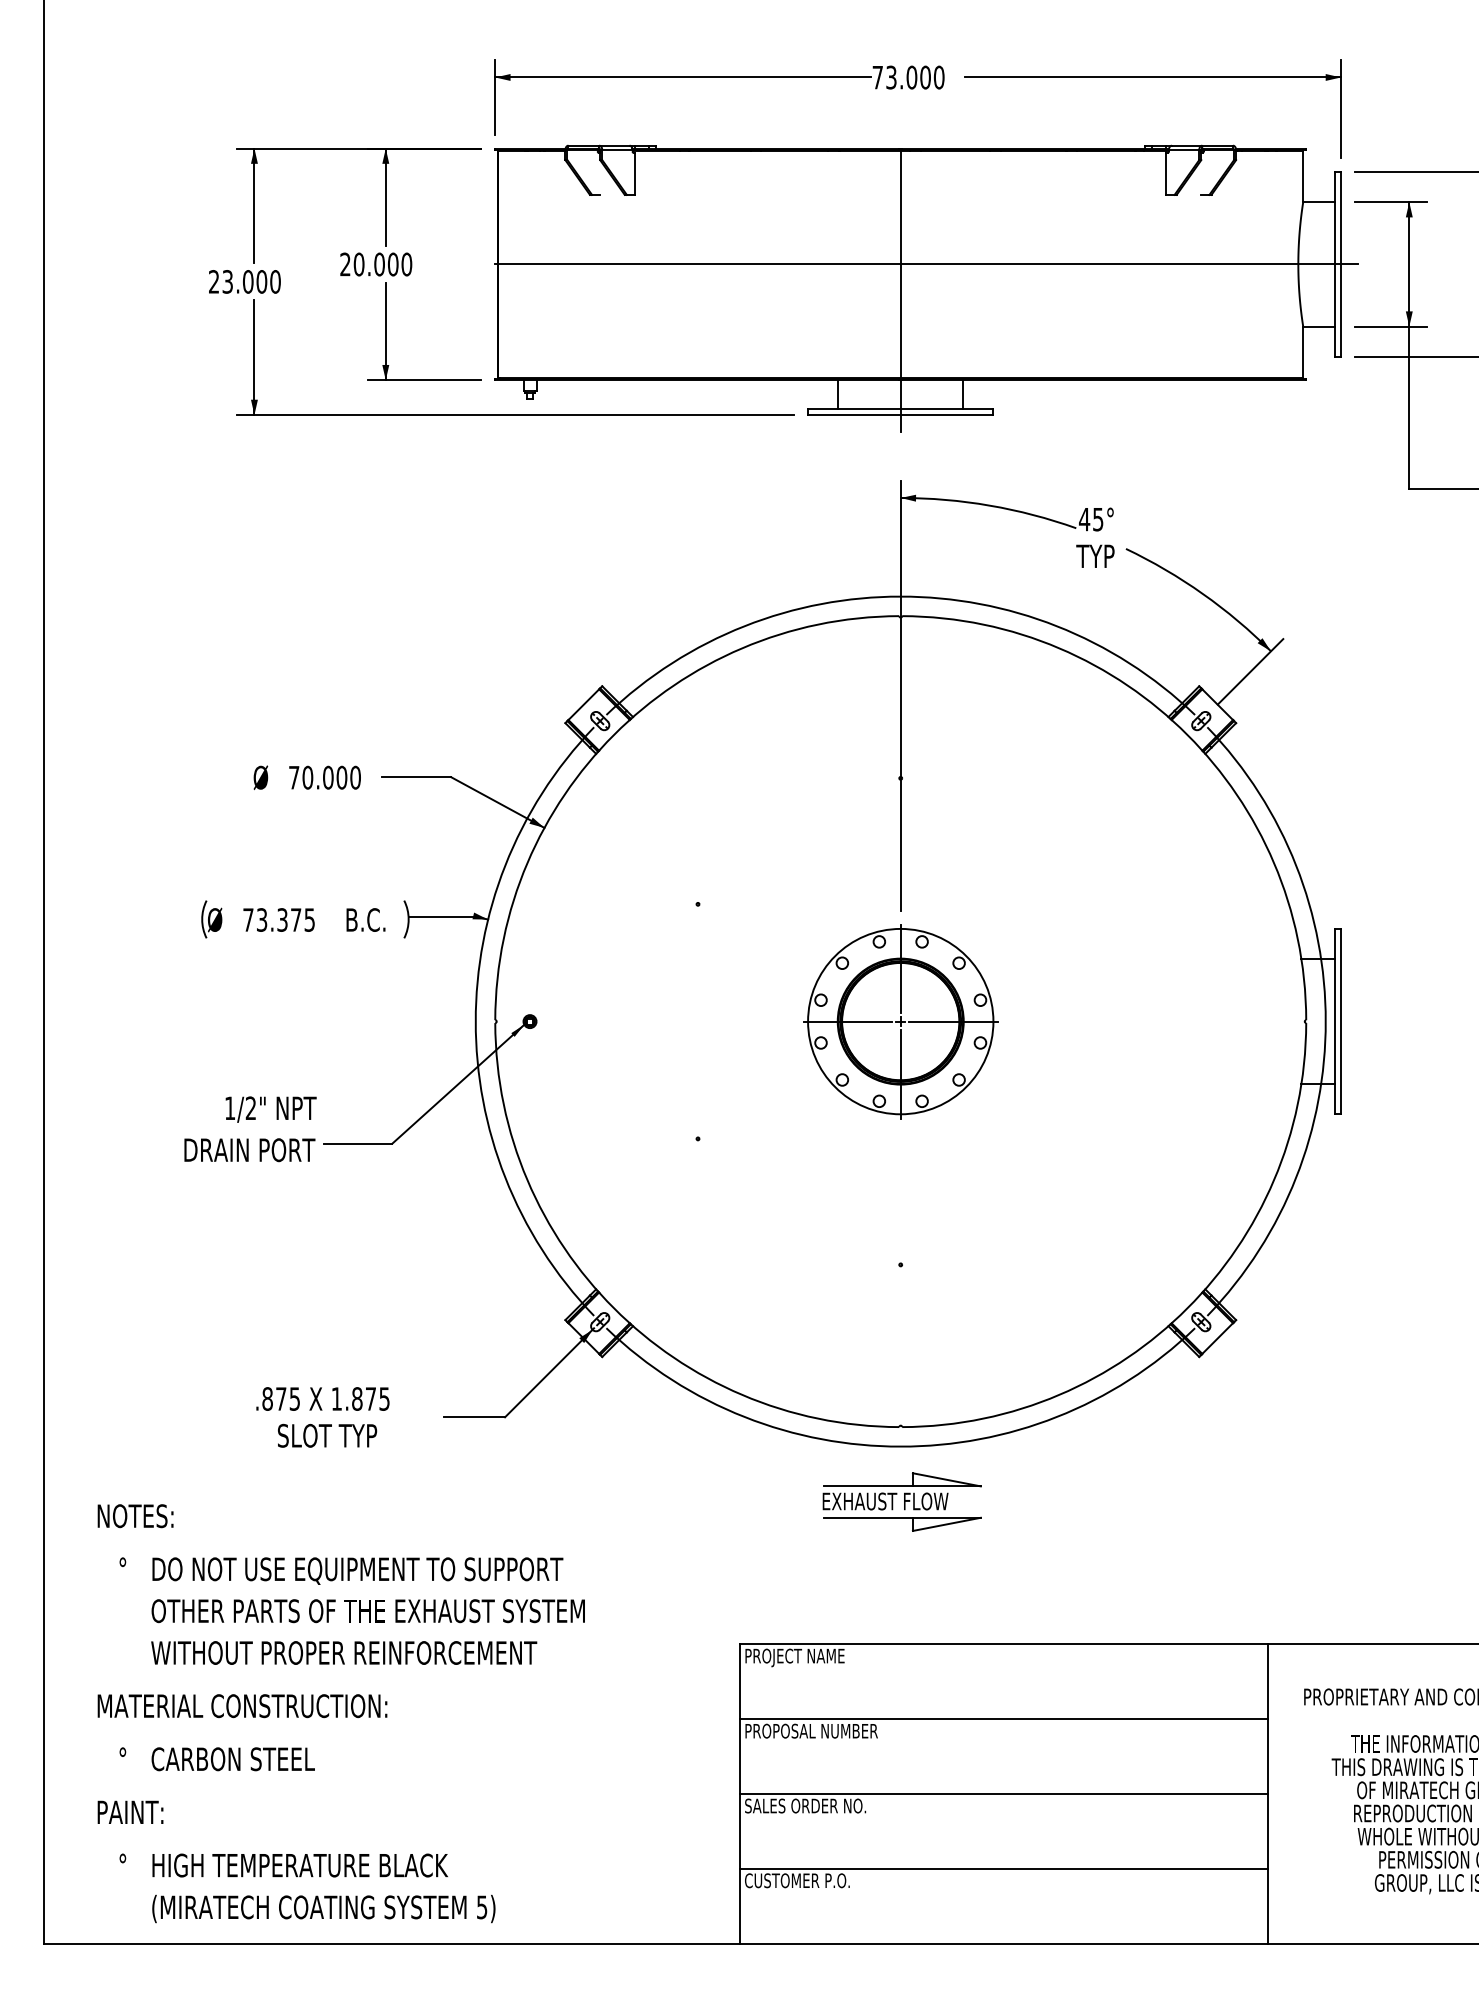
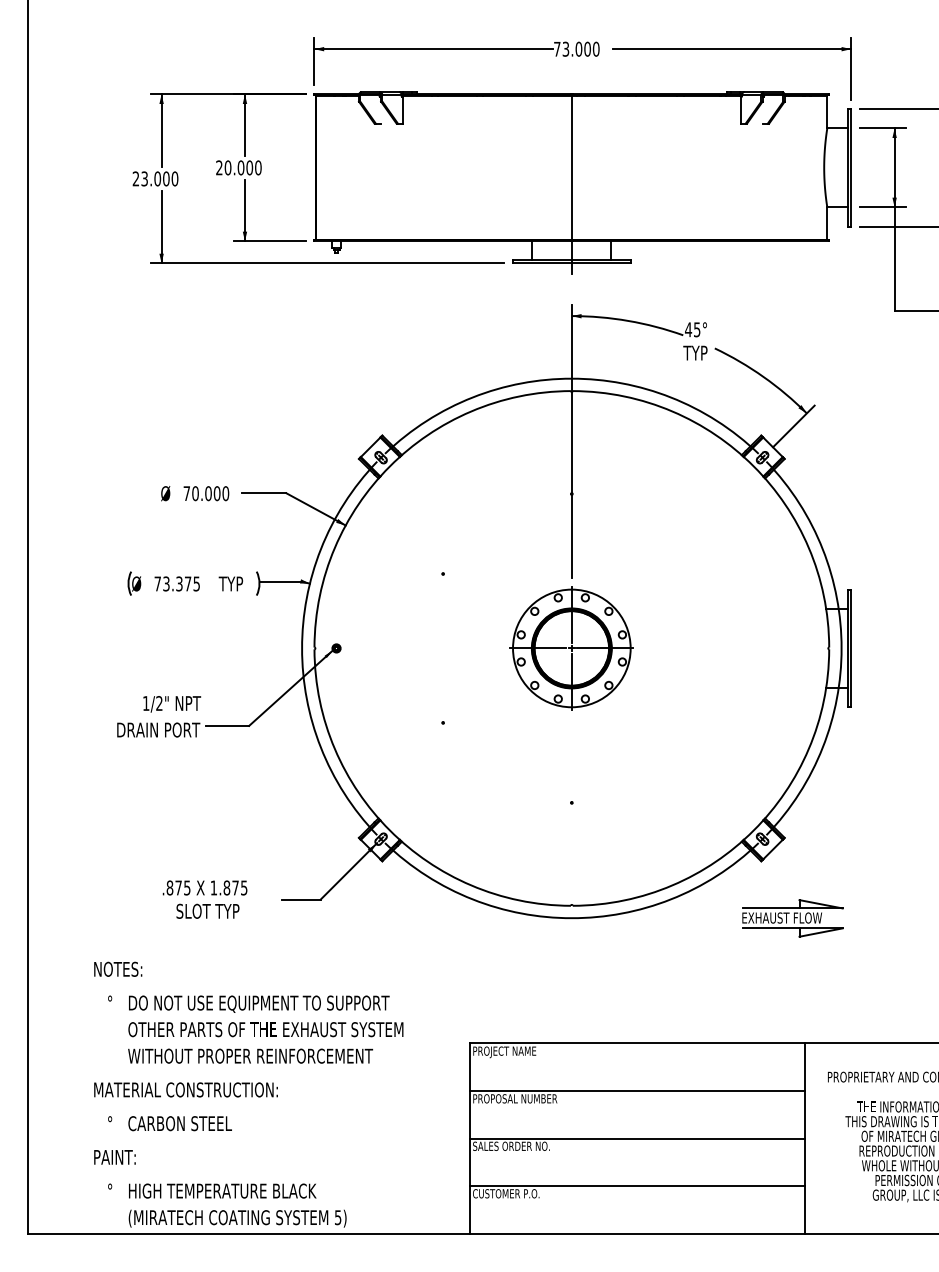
line: (926, 263) -> (588, 167), removed
text: (364, 919) -> (231, 583), B.C. -> TYP
part: (901, 1502) -> (792, 918), moved
text: (340, 1713) -> (248, 1094), moved

